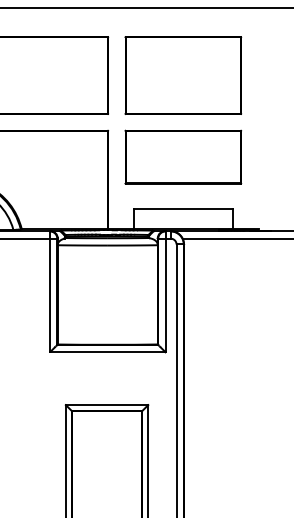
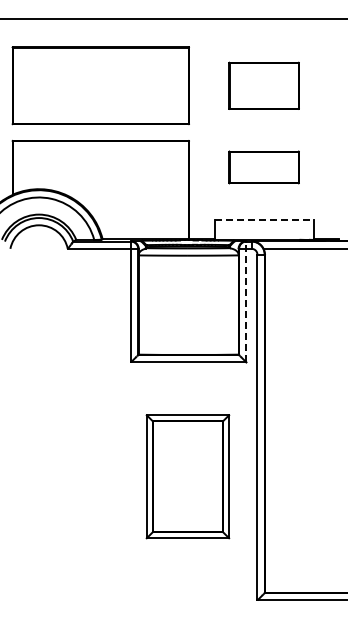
part: (182, 75) -> (263, 85), size x0.6
part: (182, 157) -> (263, 167), size x0.6
line: (183, 209) -> (264, 219), solid -> dashed
line: (165, 291) -> (246, 301), solid -> dashed

